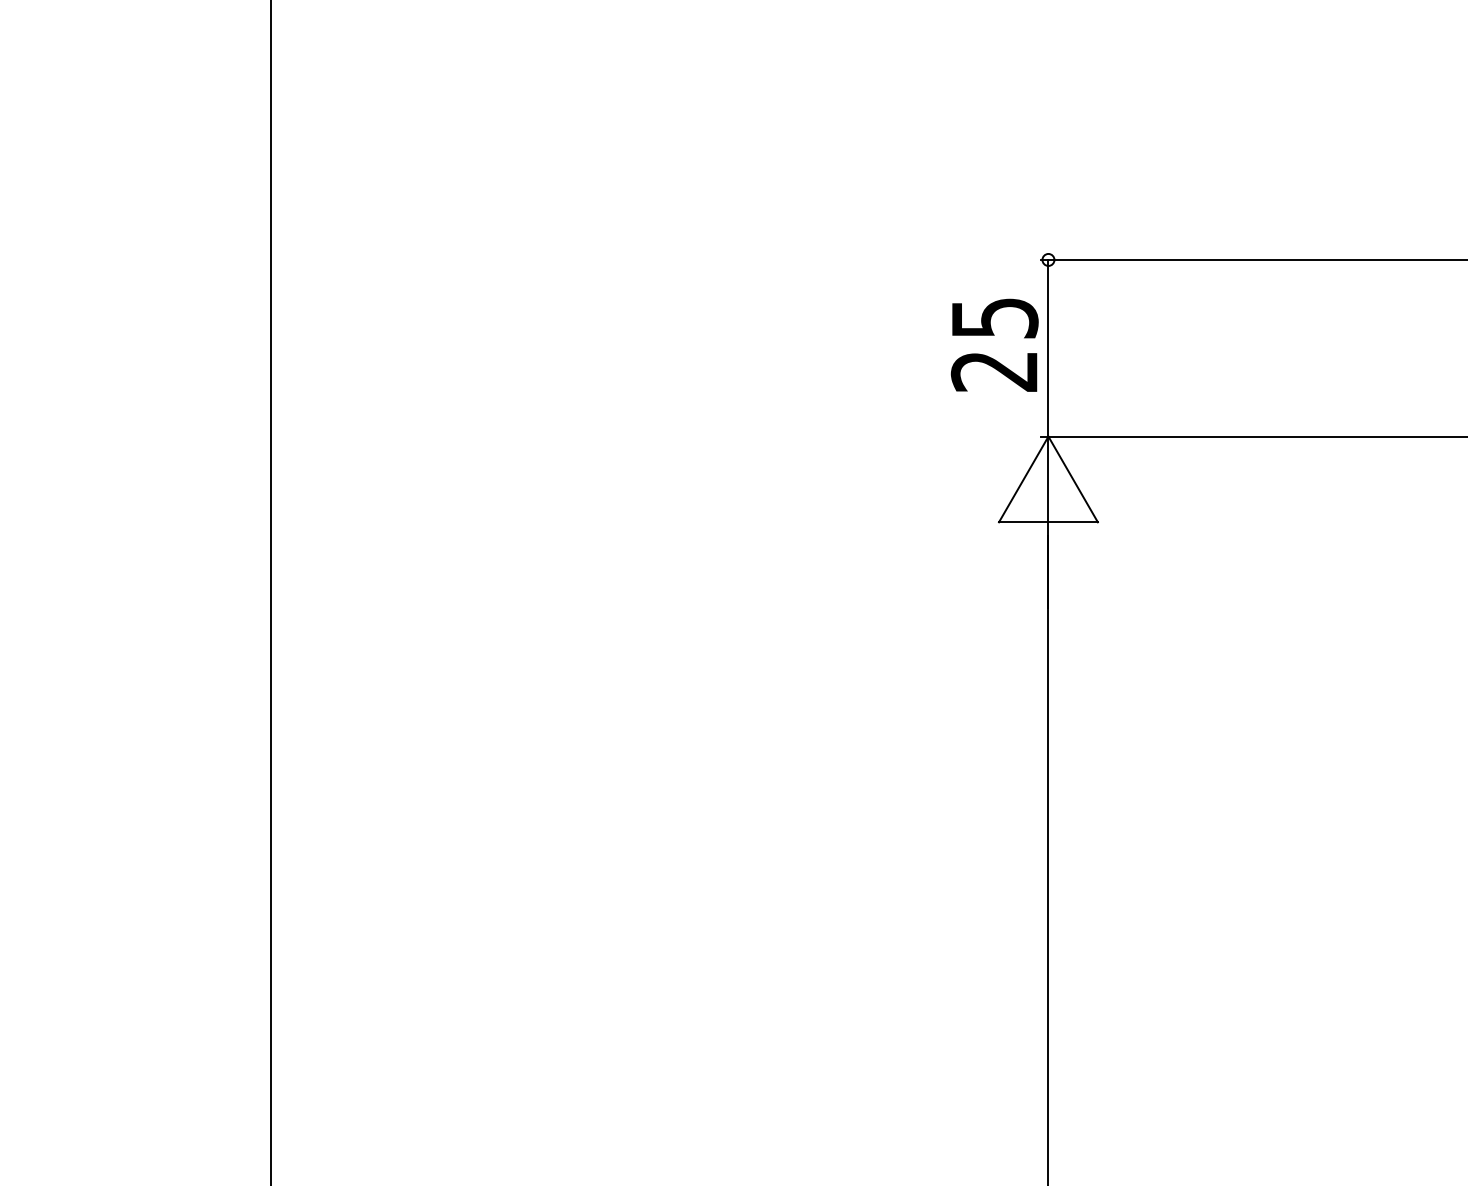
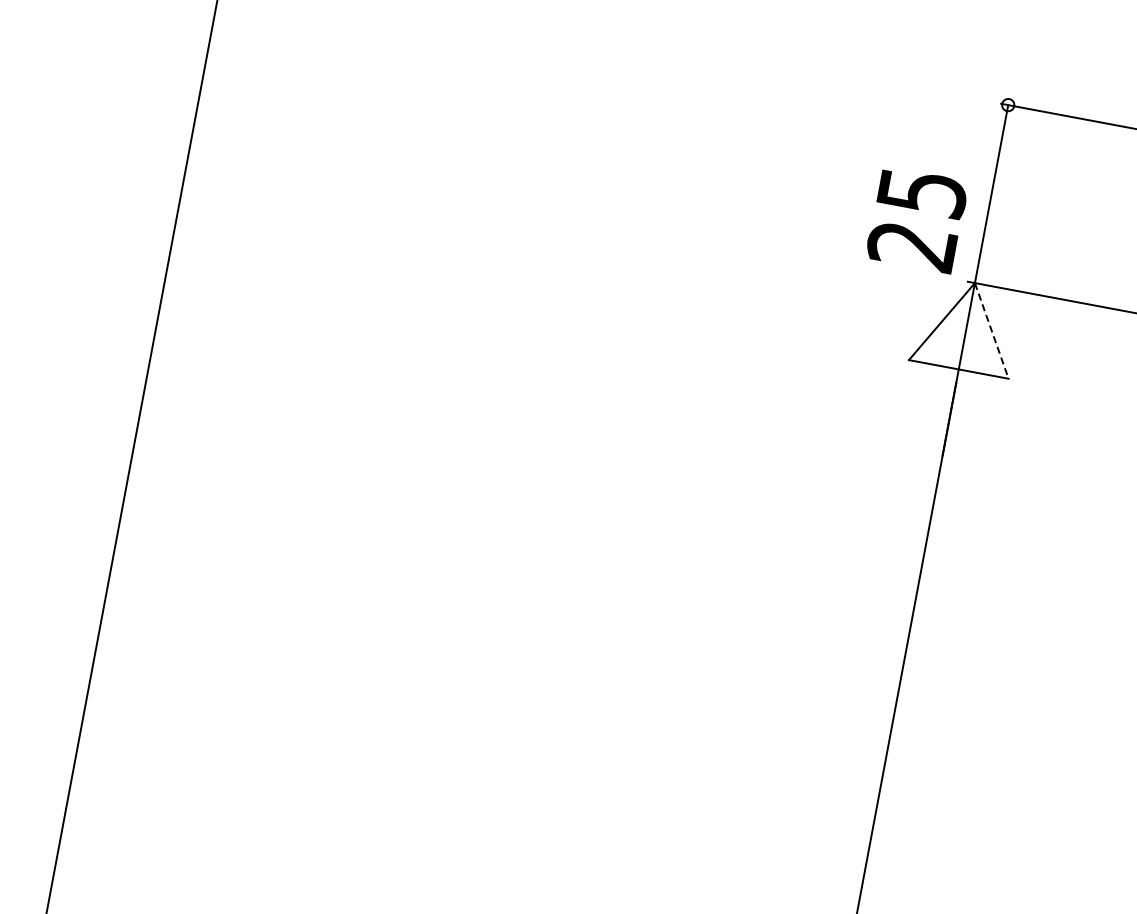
text: (994, 344) -> (917, 218), moved
line: (1073, 479) -> (992, 331), solid -> dashed

